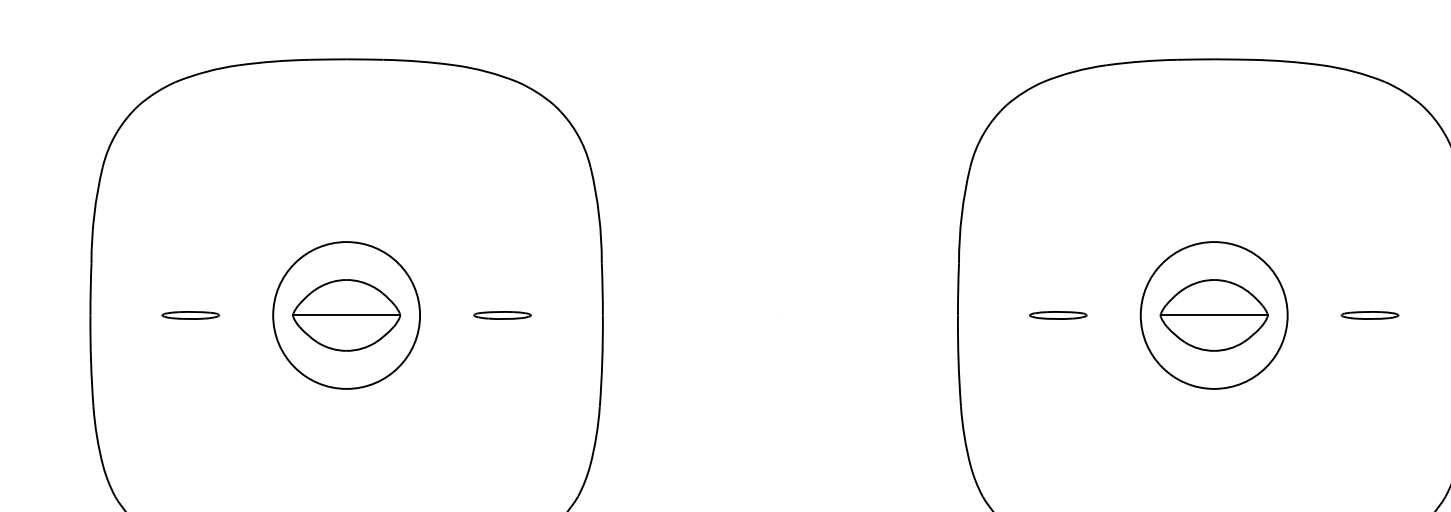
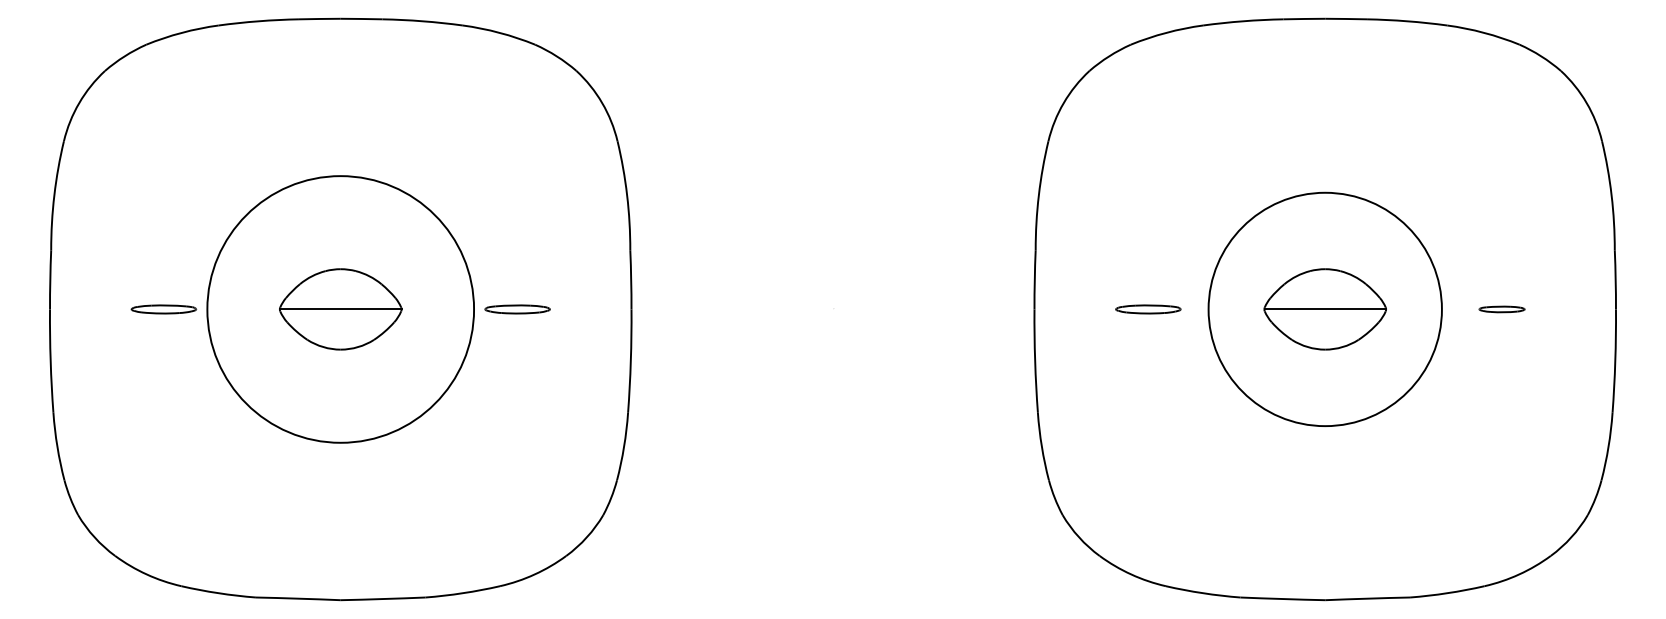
circle: (346, 315) -> (340, 309), size x1.6
circle: (1213, 315) -> (1324, 309), size x1.4
part: (1369, 315) -> (1501, 309), size x0.7

